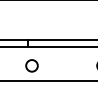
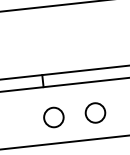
circle: (56, 65) -> (94, 112), added

